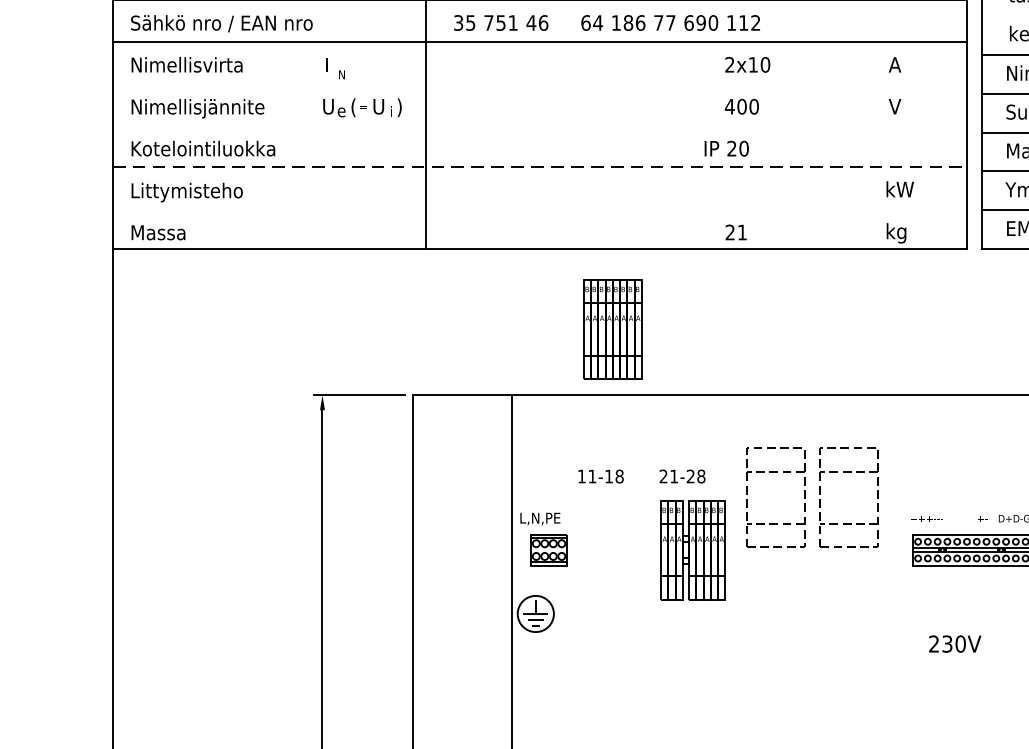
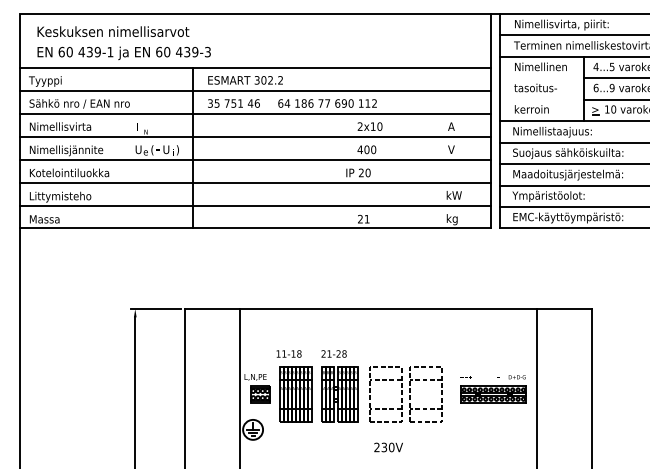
line: (538, 82) -> (254, 136), added
line: (538, 126) -> (254, 160), added
line: (540, 167) -> (255, 183), dashed -> solid
line: (538, 209) -> (254, 206), added
part: (612, 328) -> (295, 394), moved
part: (811, 497) -> (405, 394), moved
text: (954, 644) -> (388, 447), moved

